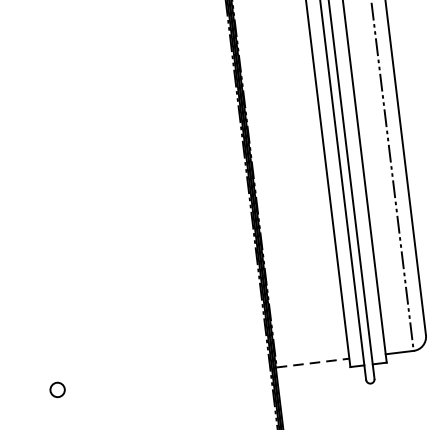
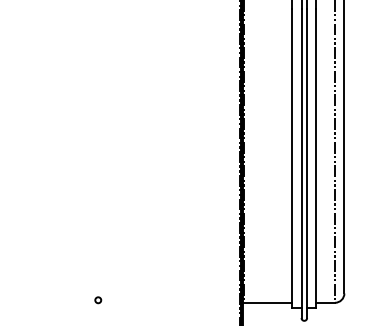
line: (313, 362) -> (268, 302), dashed -> solid
circle: (58, 390) -> (98, 300), size x0.62

